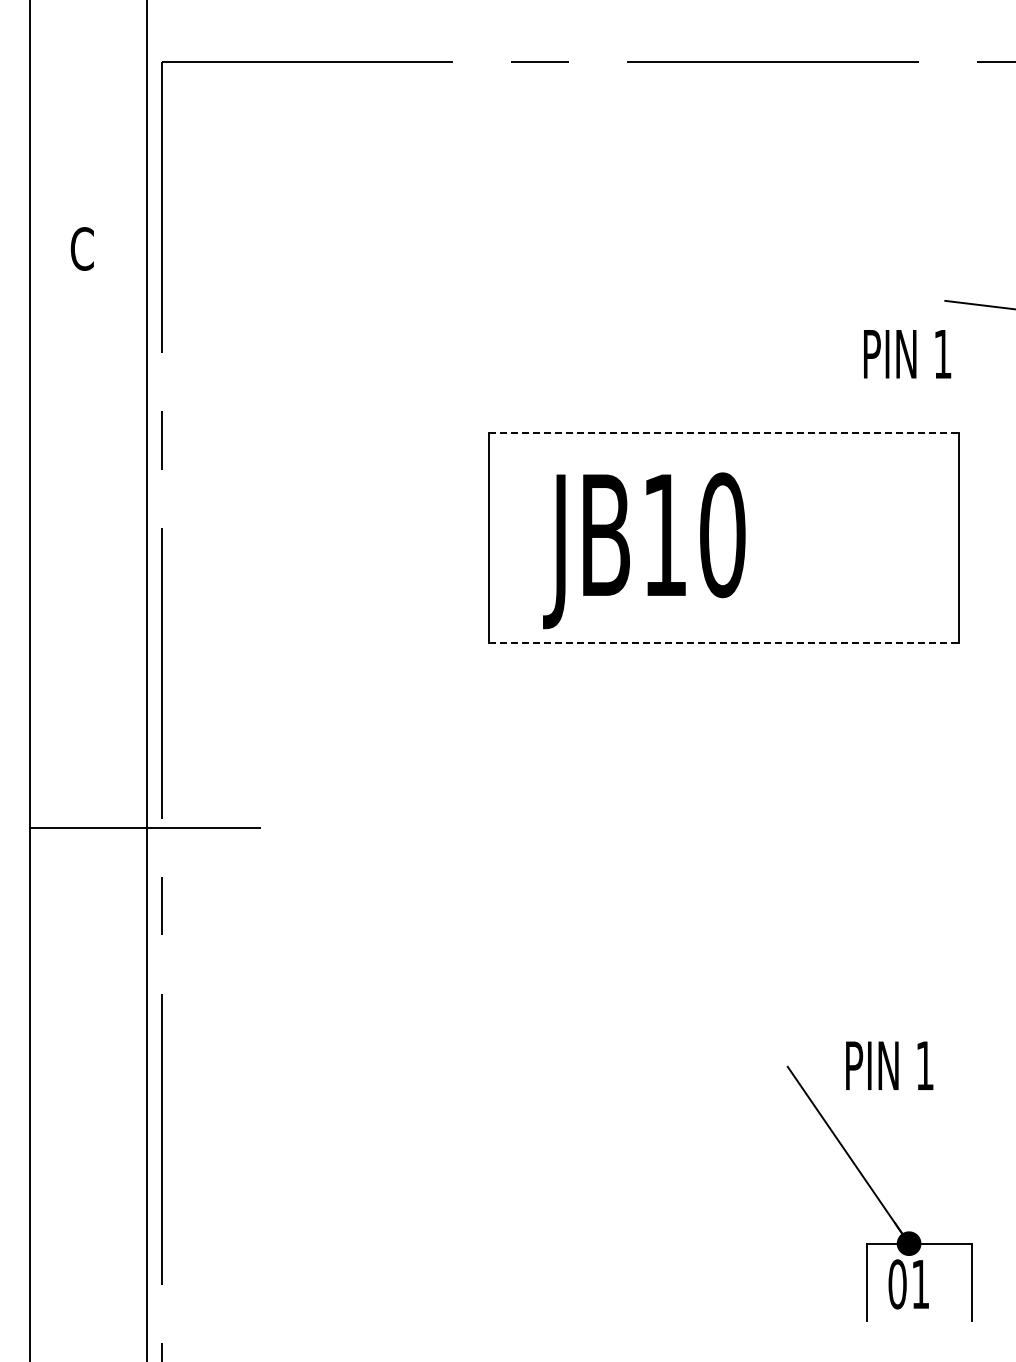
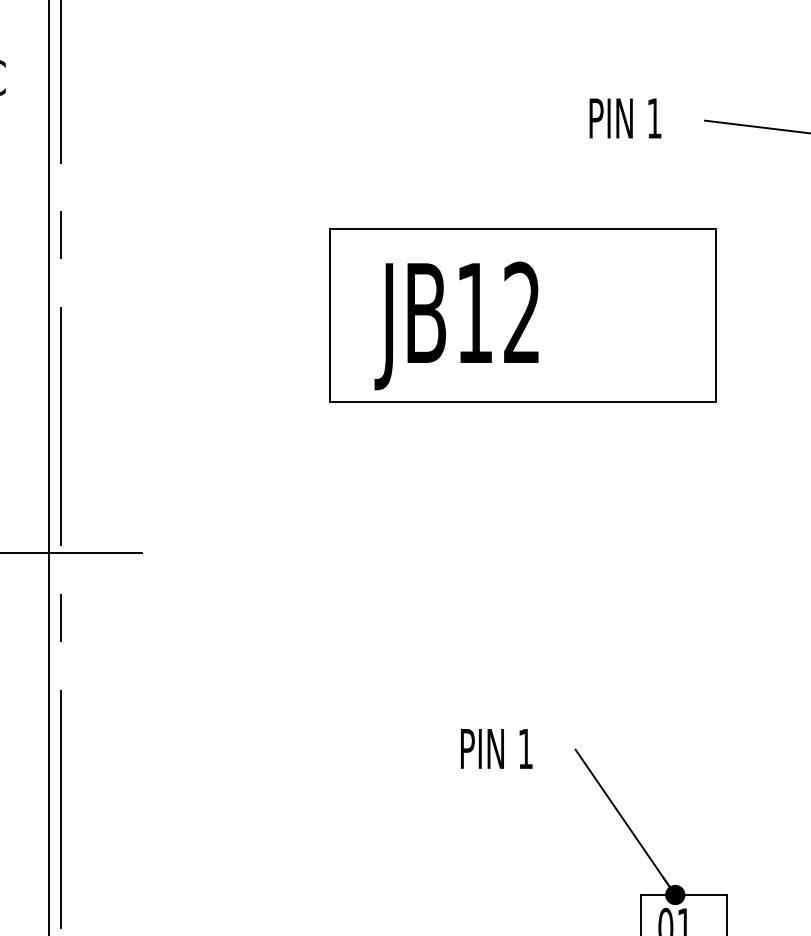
text: (907, 354) -> (625, 118), moved
line: (724, 433) -> (523, 229), dashed -> solid
text: (722, 535) -> (522, 313), JB10 -> JB12
line: (724, 643) -> (523, 402), dashed -> solid
text: (889, 1065) -> (496, 748), moved

